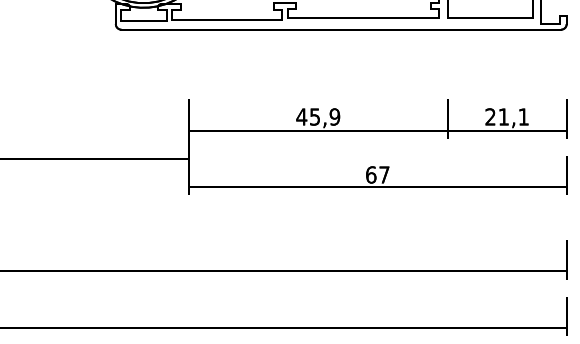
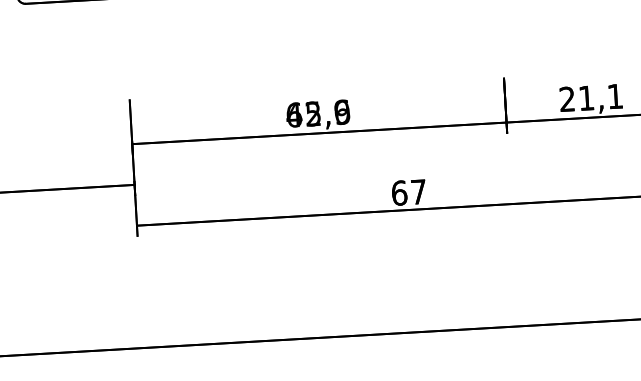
text: (318, 116) -> (318, 112), 45,9 -> 62,6

